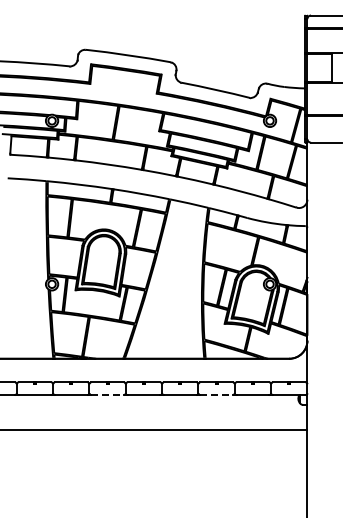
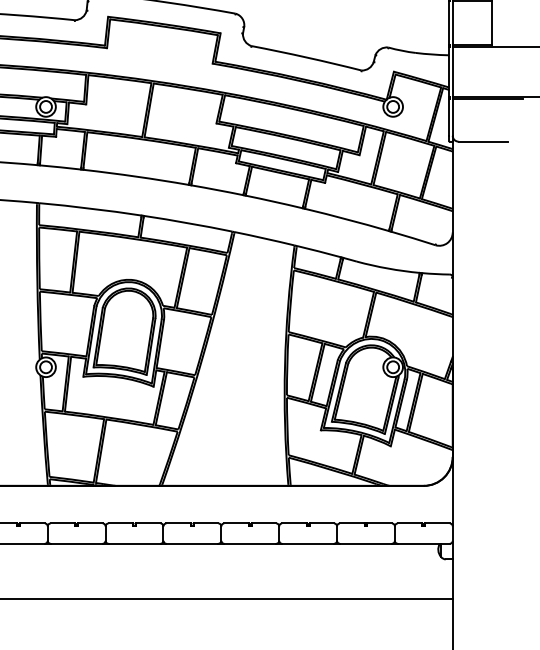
line: (108, 395) -> (135, 544), dashed -> solid
line: (217, 395) -> (309, 544), dashed -> solid

